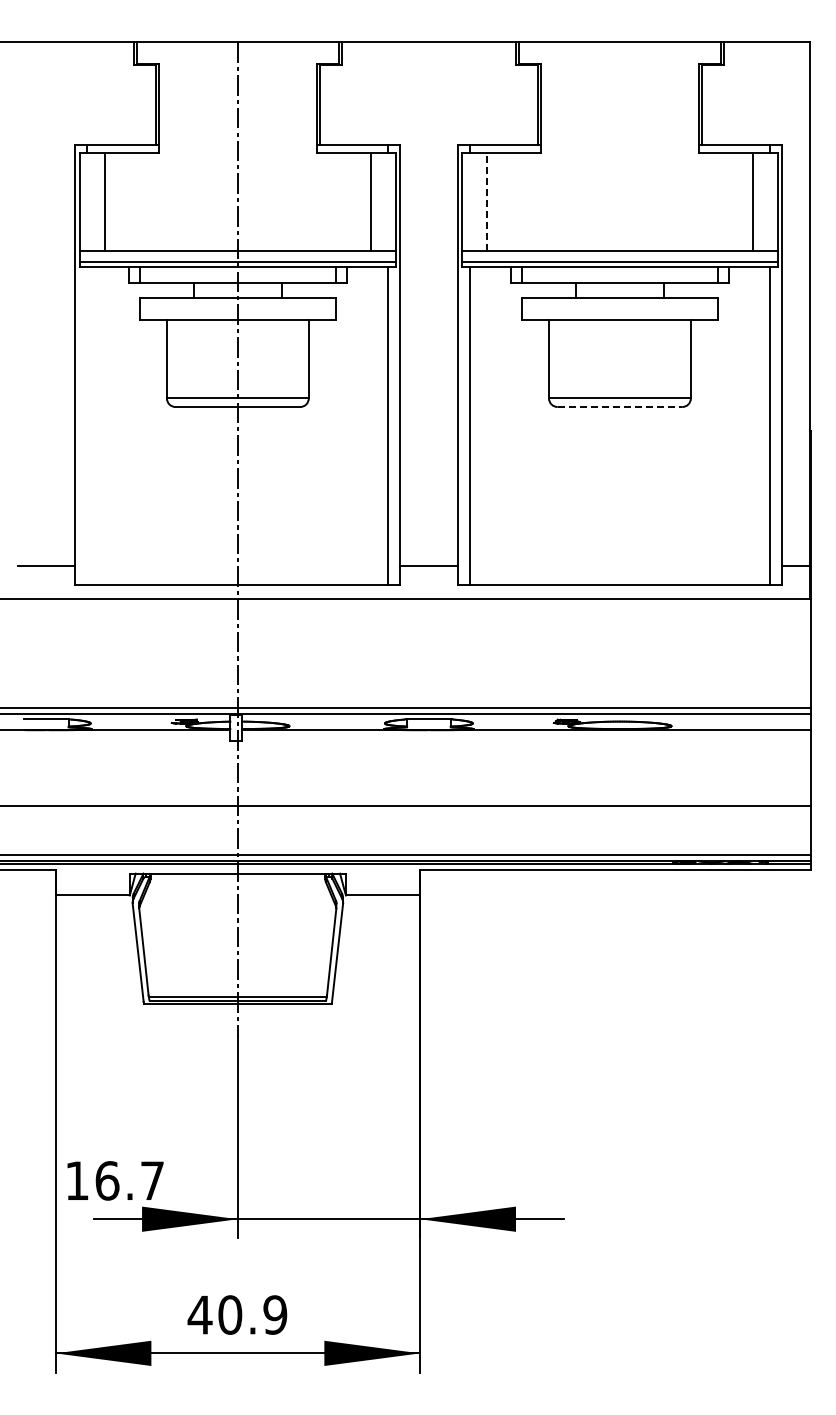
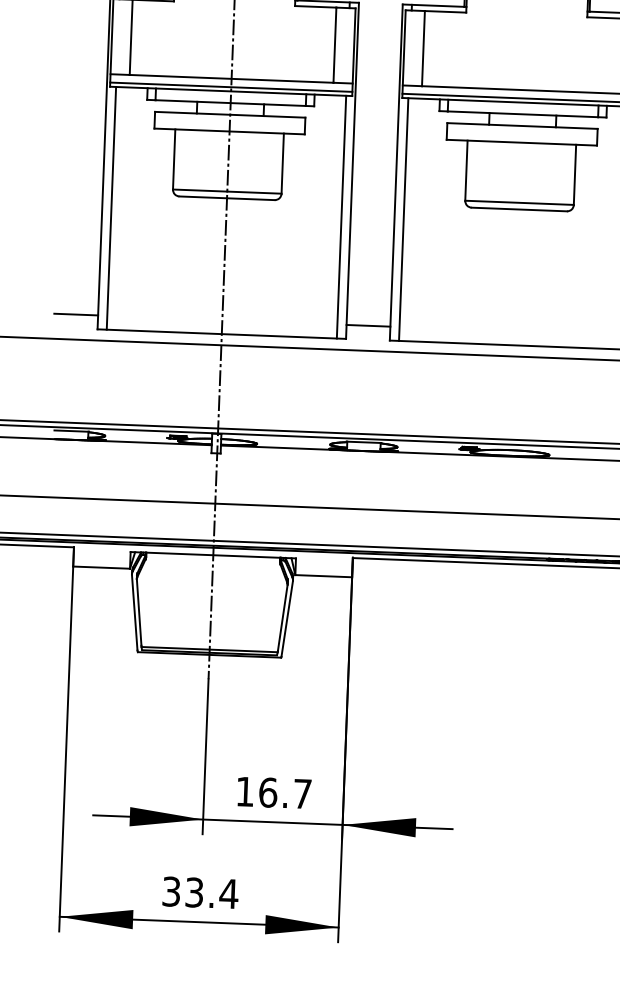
line: (486, 201) -> (423, 48), dashed -> solid
line: (620, 407) -> (519, 209), dashed -> solid
line: (87, 425) -> (111, 207), added
text: (115, 1180) -> (274, 792), moved
text: (237, 1314) -> (200, 892), 40.9 -> 33.4

